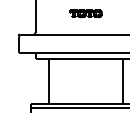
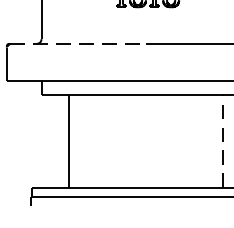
line: (53, 34) -> (78, 43), solid -> dashed
line: (122, 81) -> (222, 141), solid -> dashed

